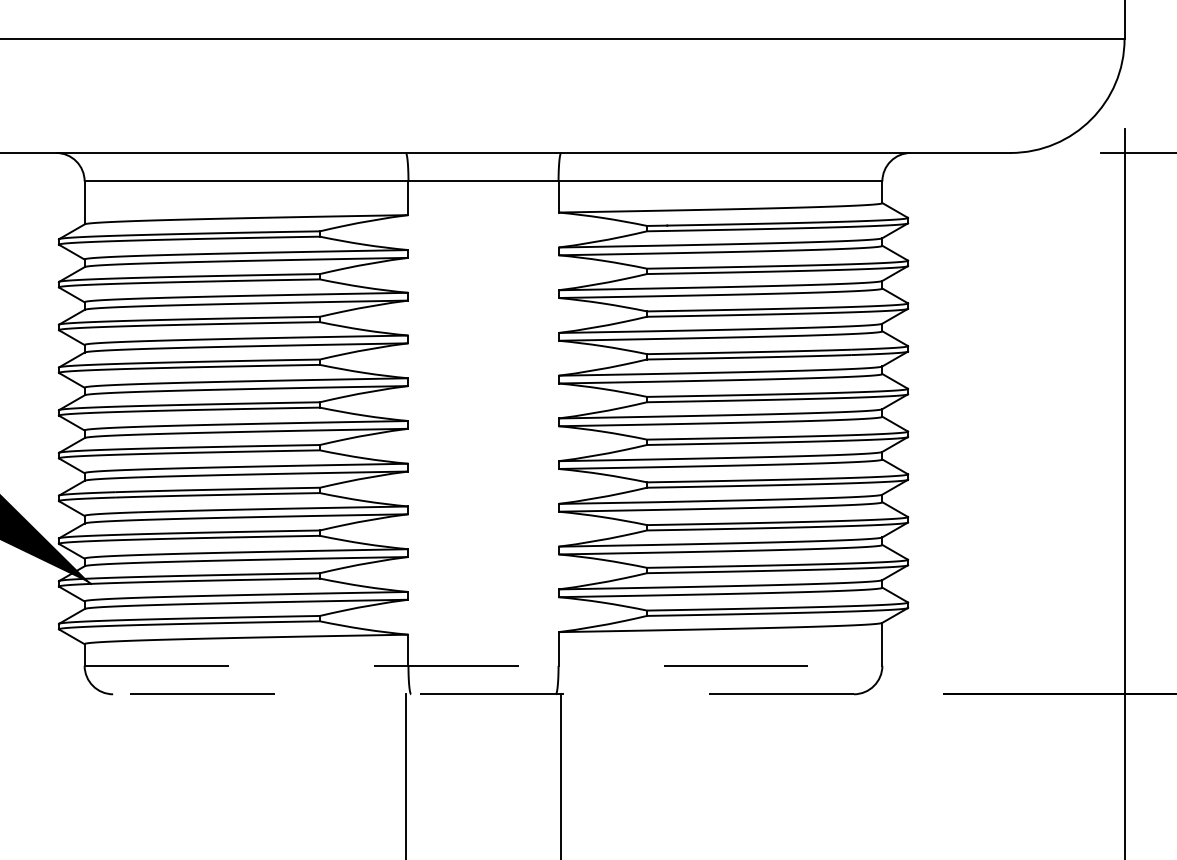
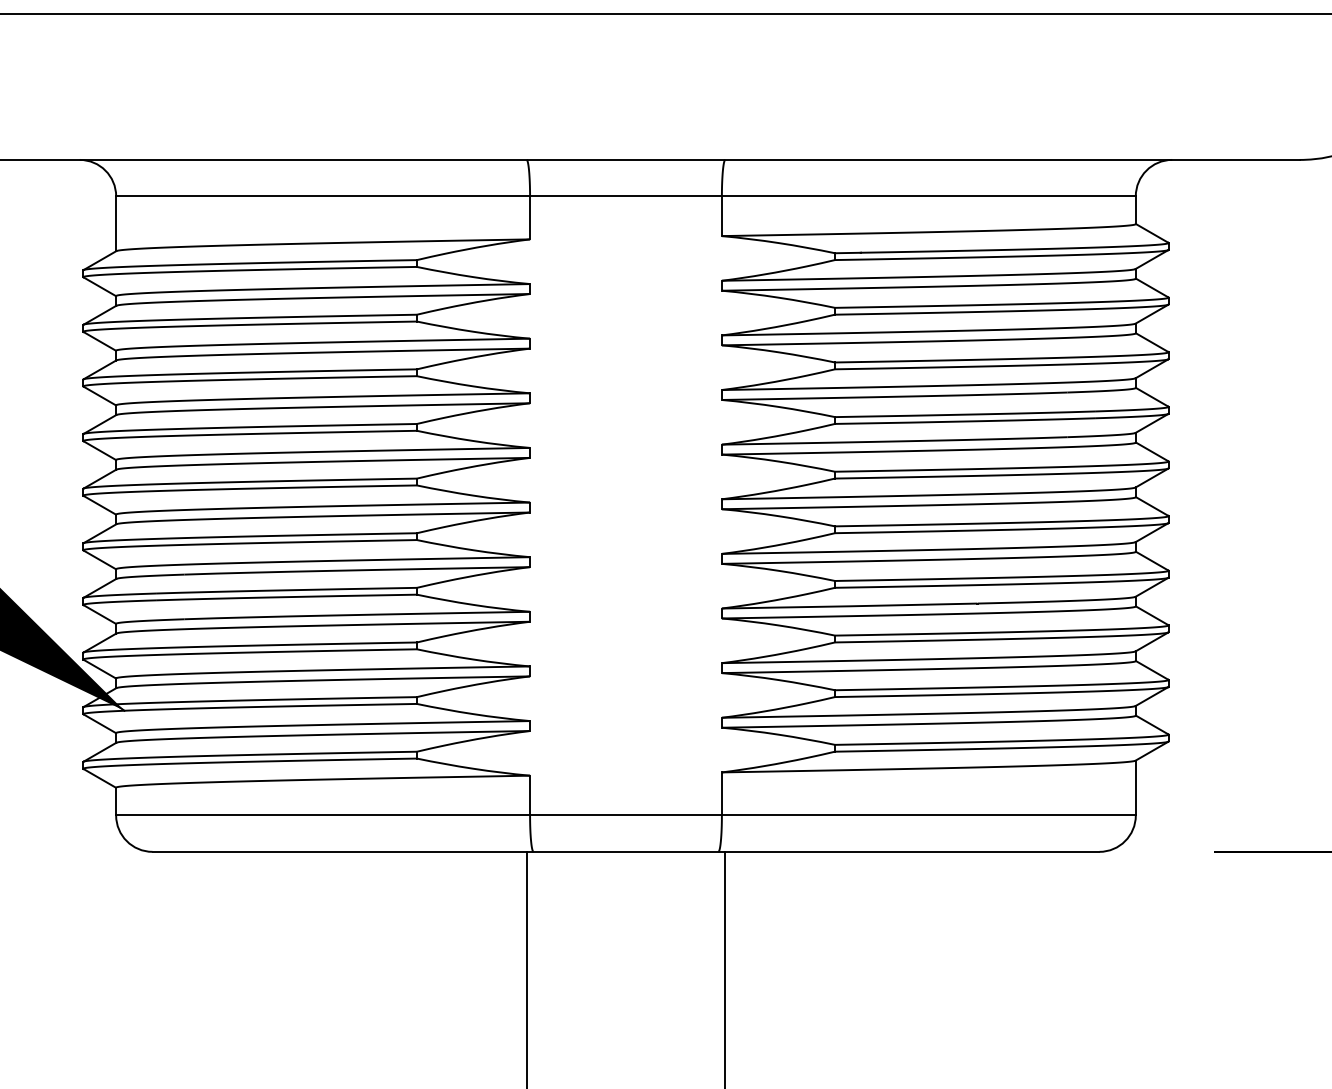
line: (483, 665) -> (625, 815), dashed -> solid
line: (483, 694) -> (625, 852), dashed -> solid

